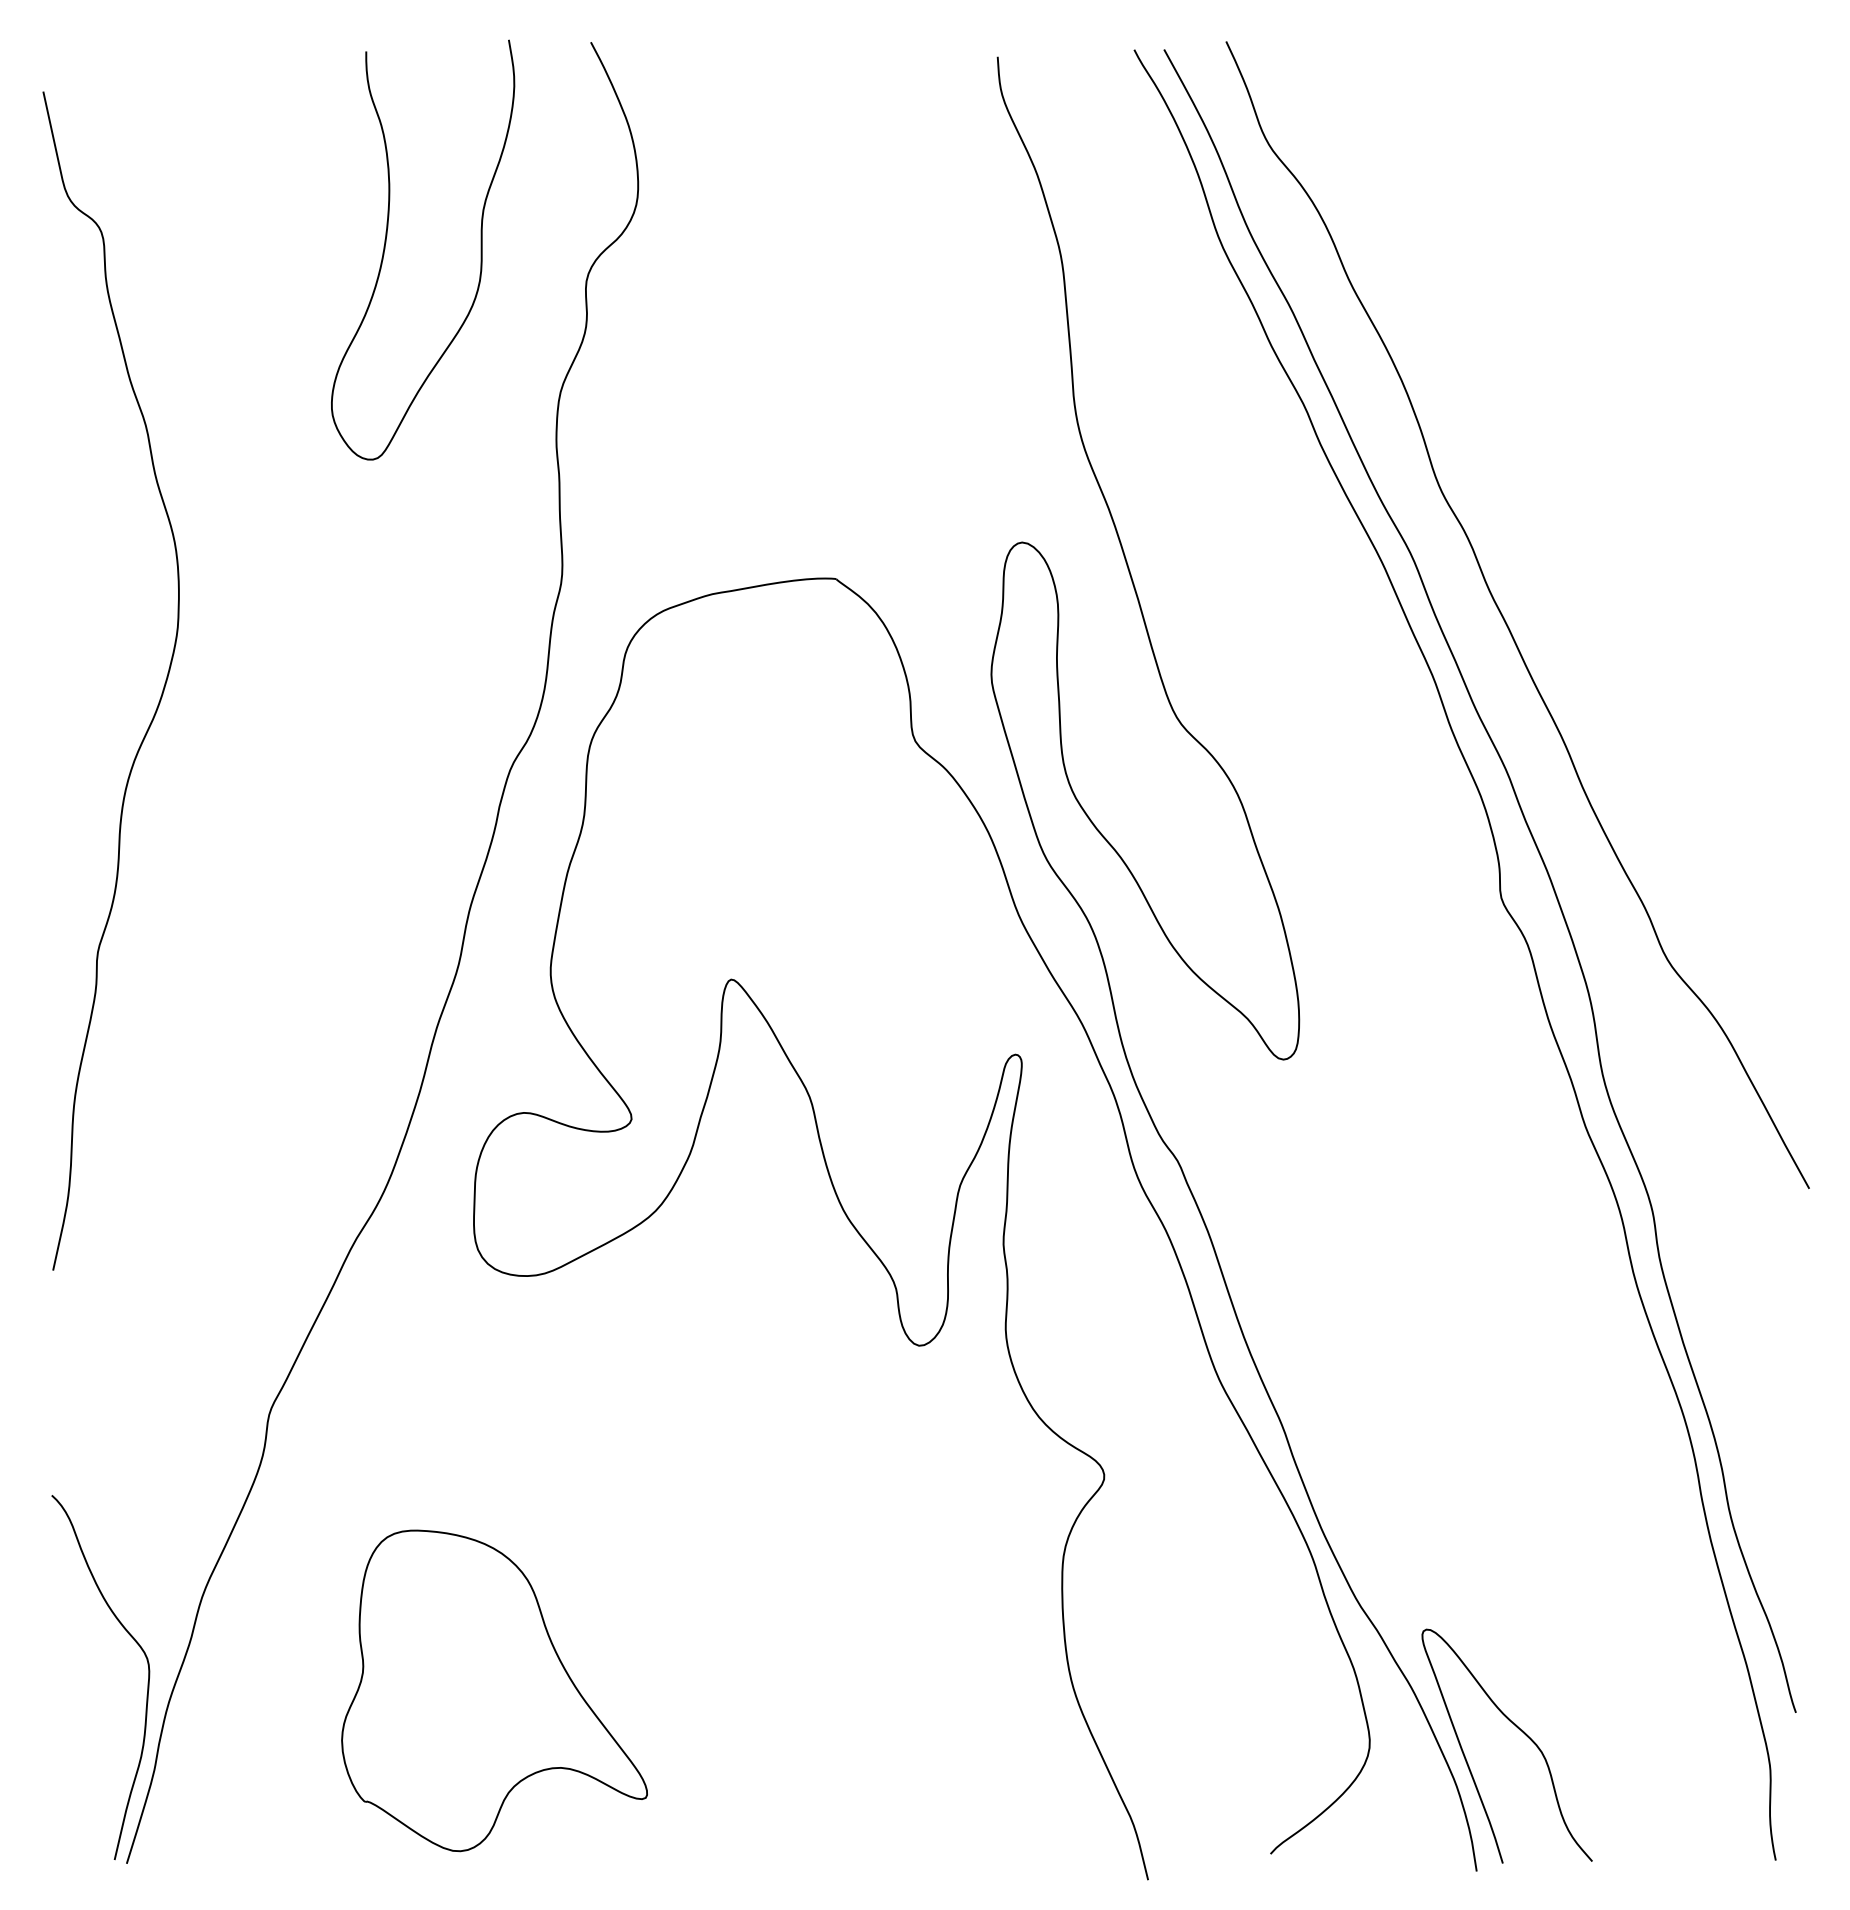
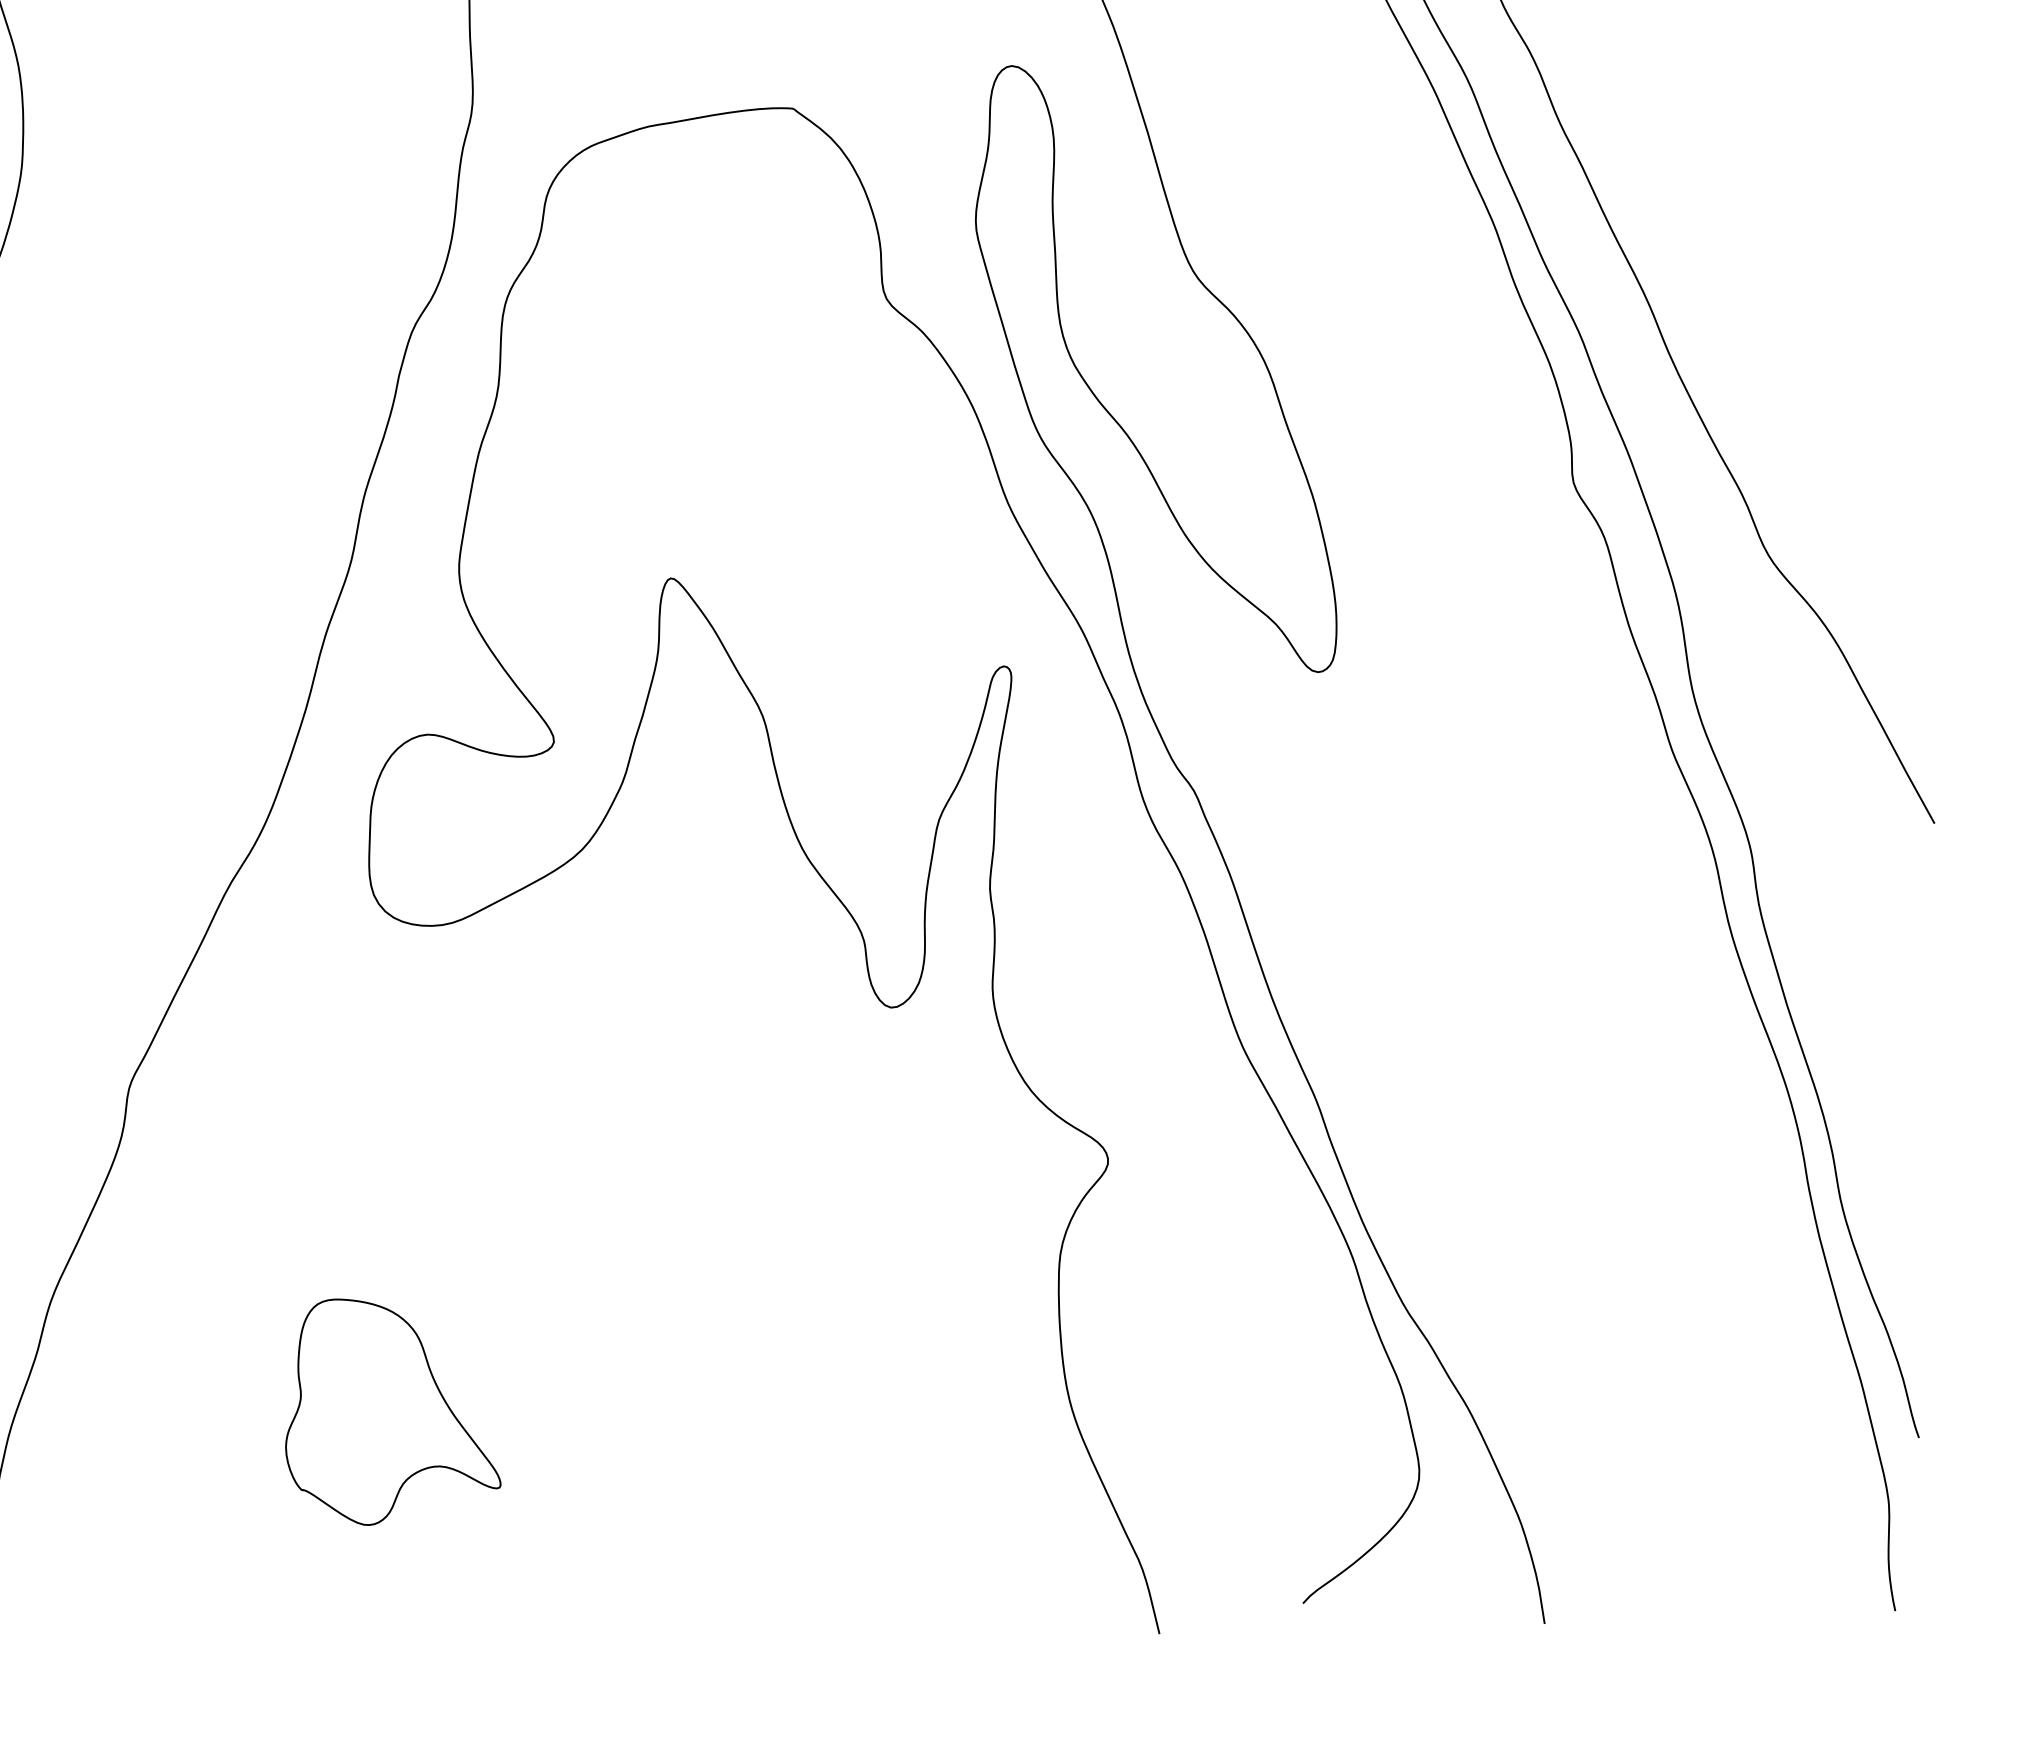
part: (494, 1690) -> (393, 1411), size x0.6
curve: (1518, 1729) -> (1593, 1457), removed

